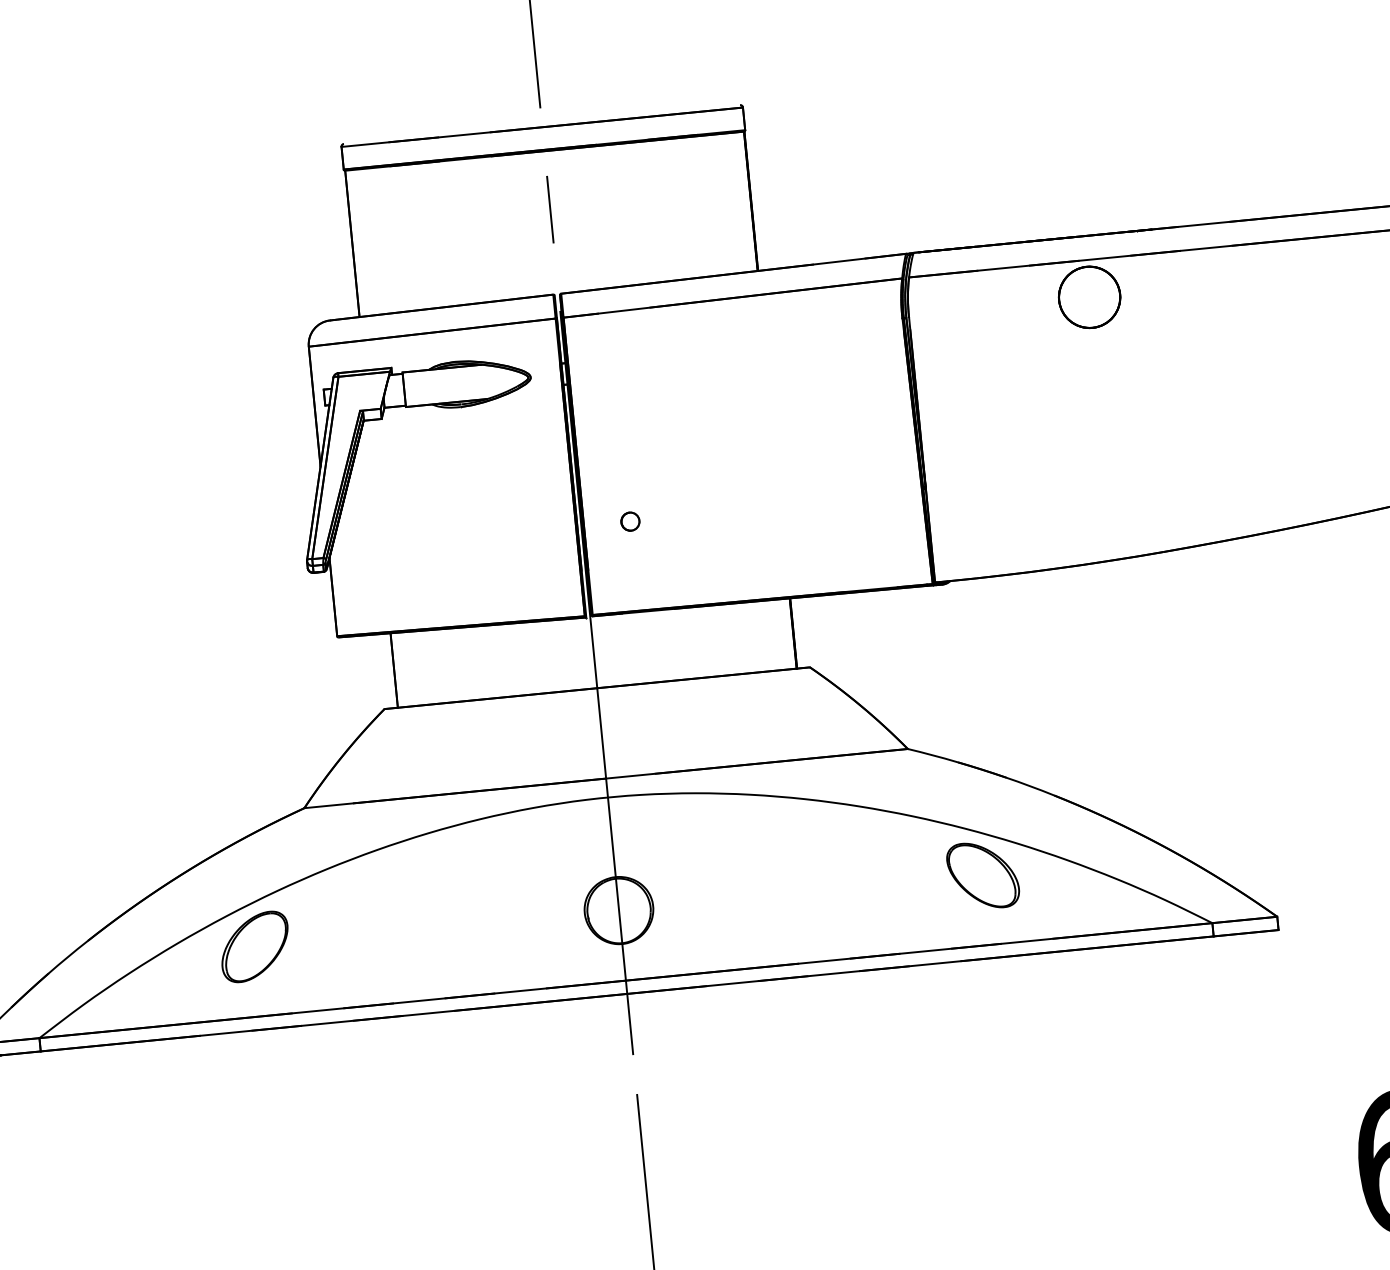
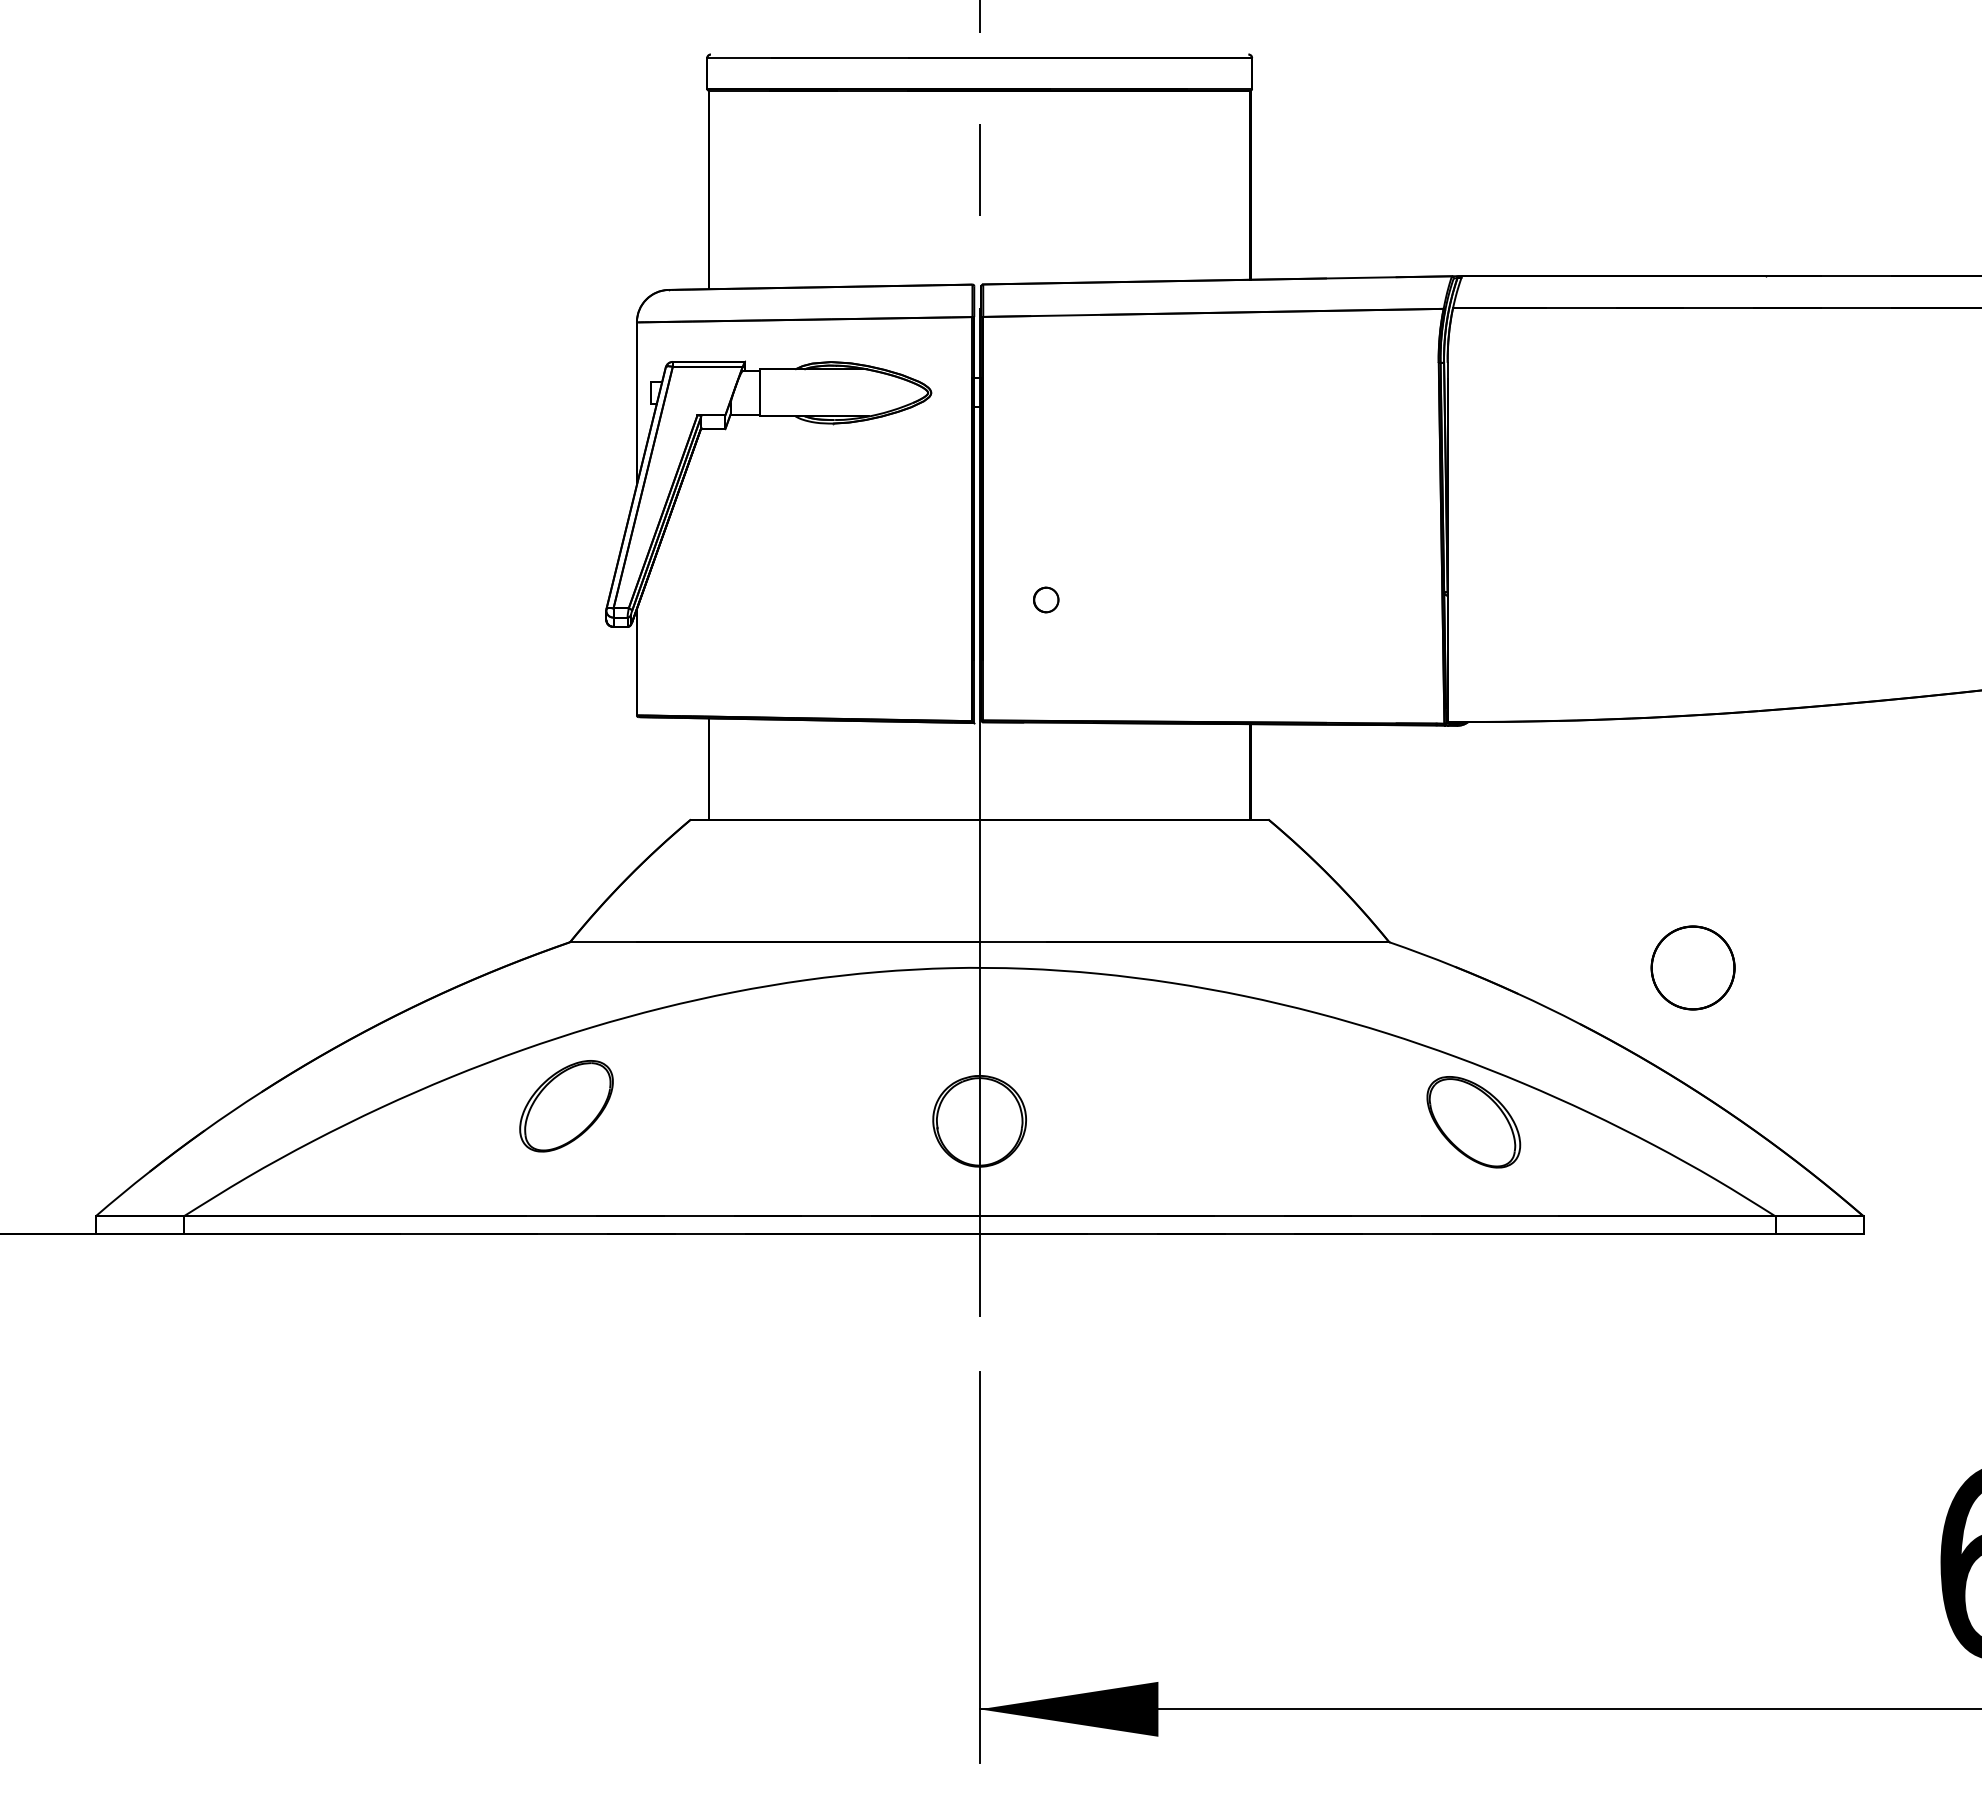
circle: (1089, 297) -> (1692, 967), moved
part: (255, 947) -> (566, 1106), moved

